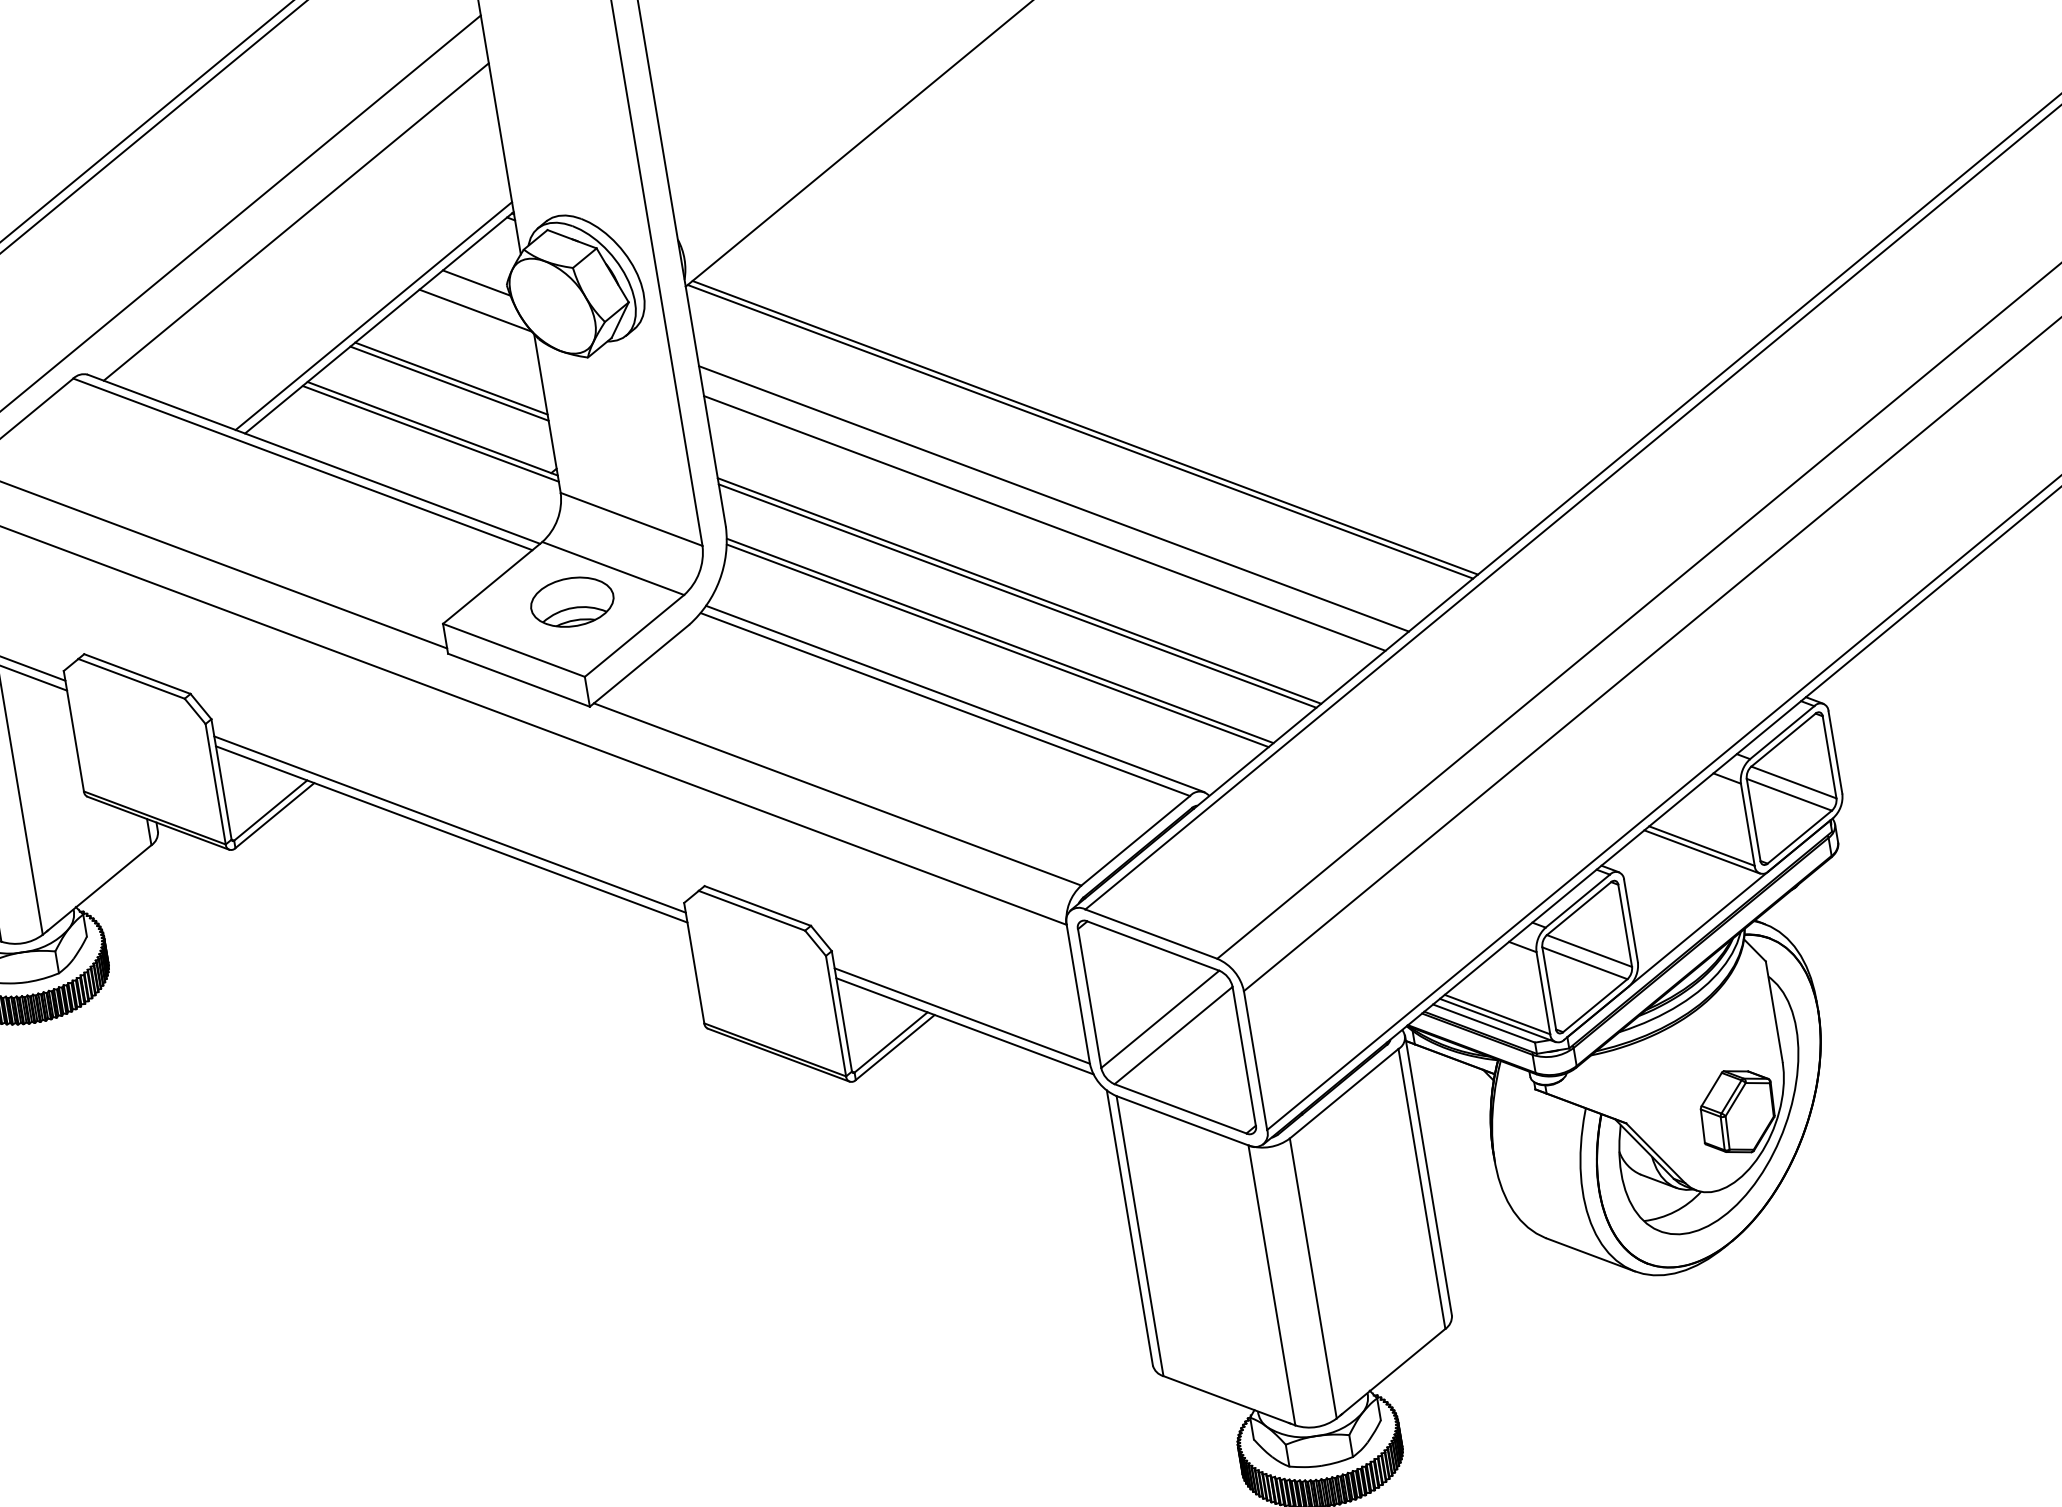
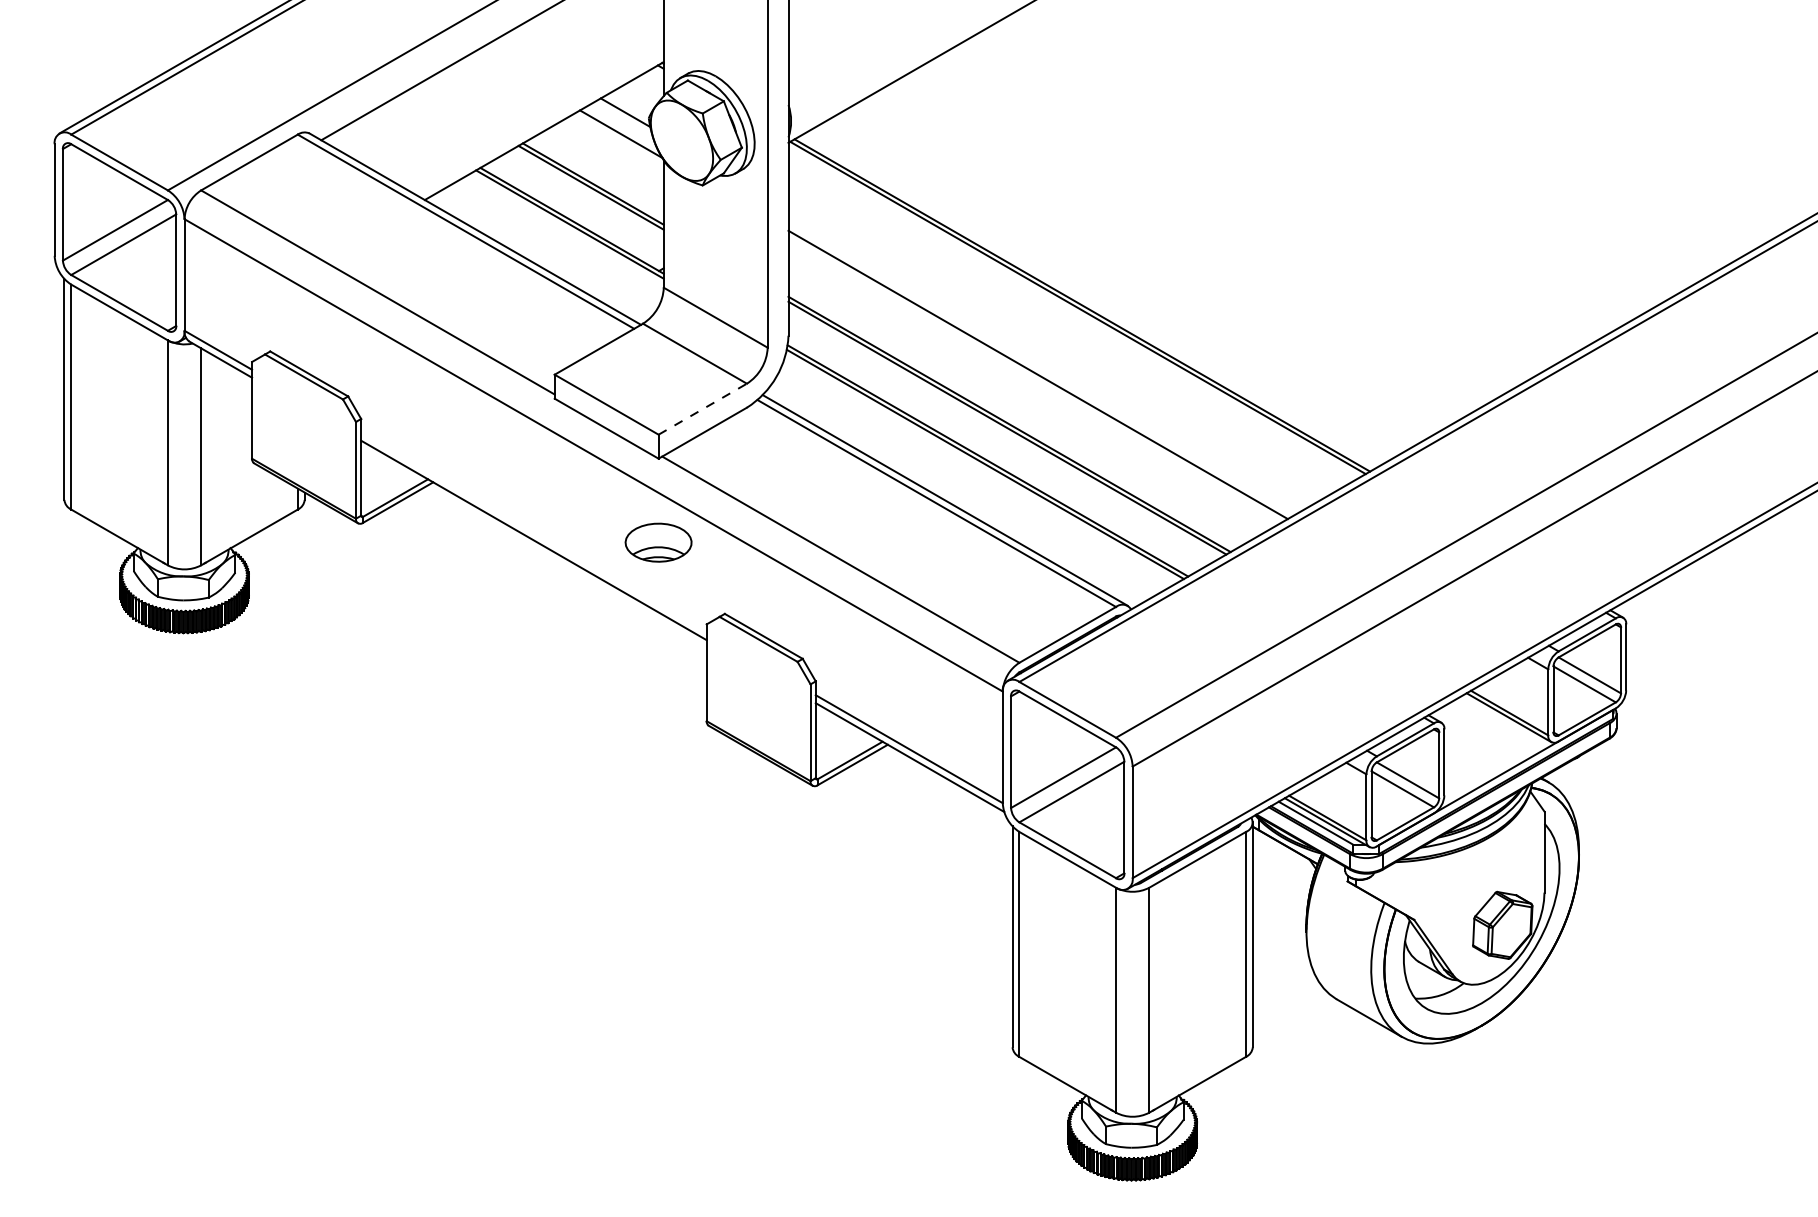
line: (373, 316) -> (540, 125), removed
line: (1053, 498) -> (1048, 356), removed
part: (572, 601) -> (658, 542), moved
line: (634, 636) -> (702, 409), solid -> dashed
line: (449, 824) -> (533, 532), removed

